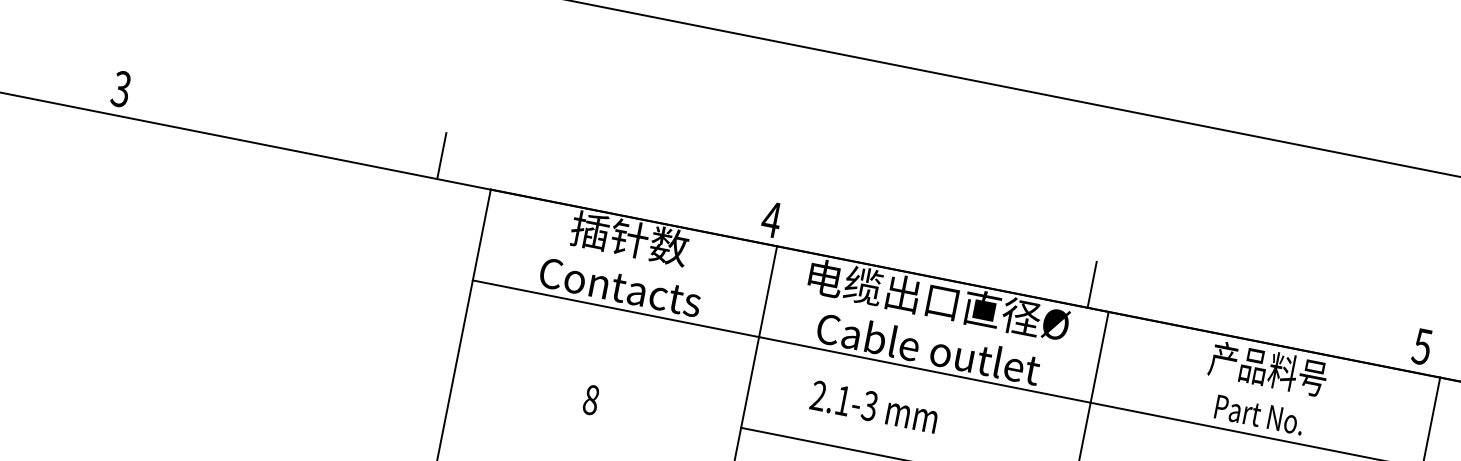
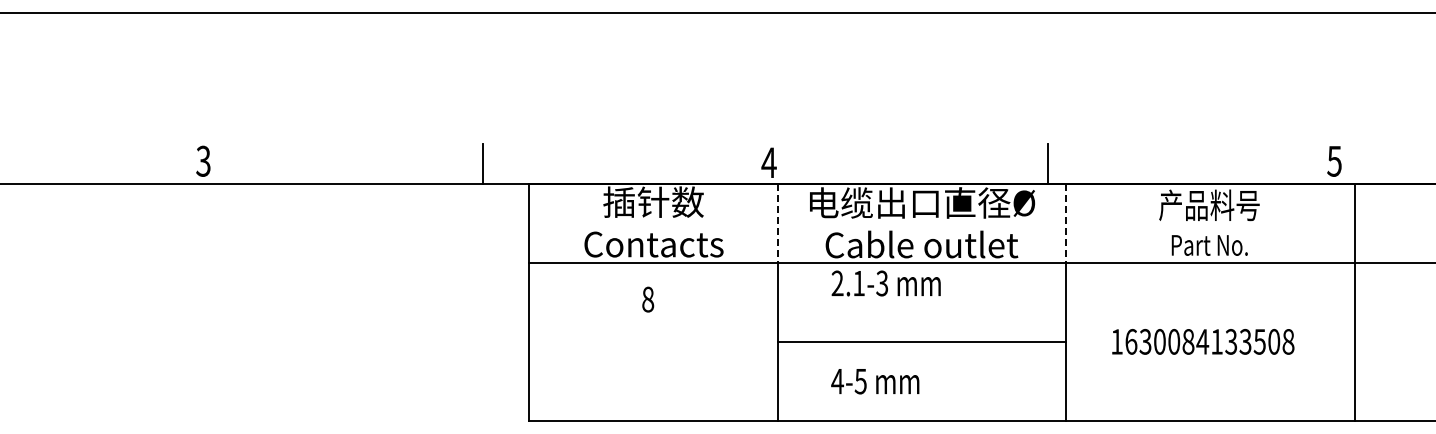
line: (768, 291) -> (778, 223), solid -> dashed
line: (1099, 357) -> (1066, 223), solid -> dashed
text: (591, 400) -> (648, 299), moved
text: (873, 406) -> (885, 283), moved

